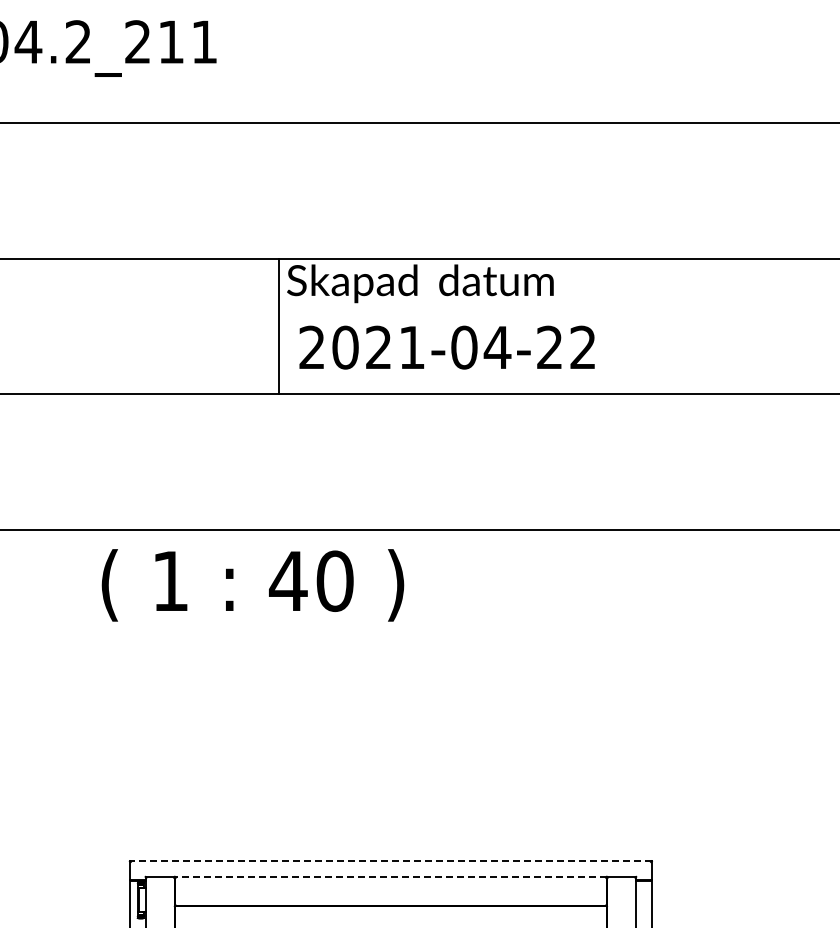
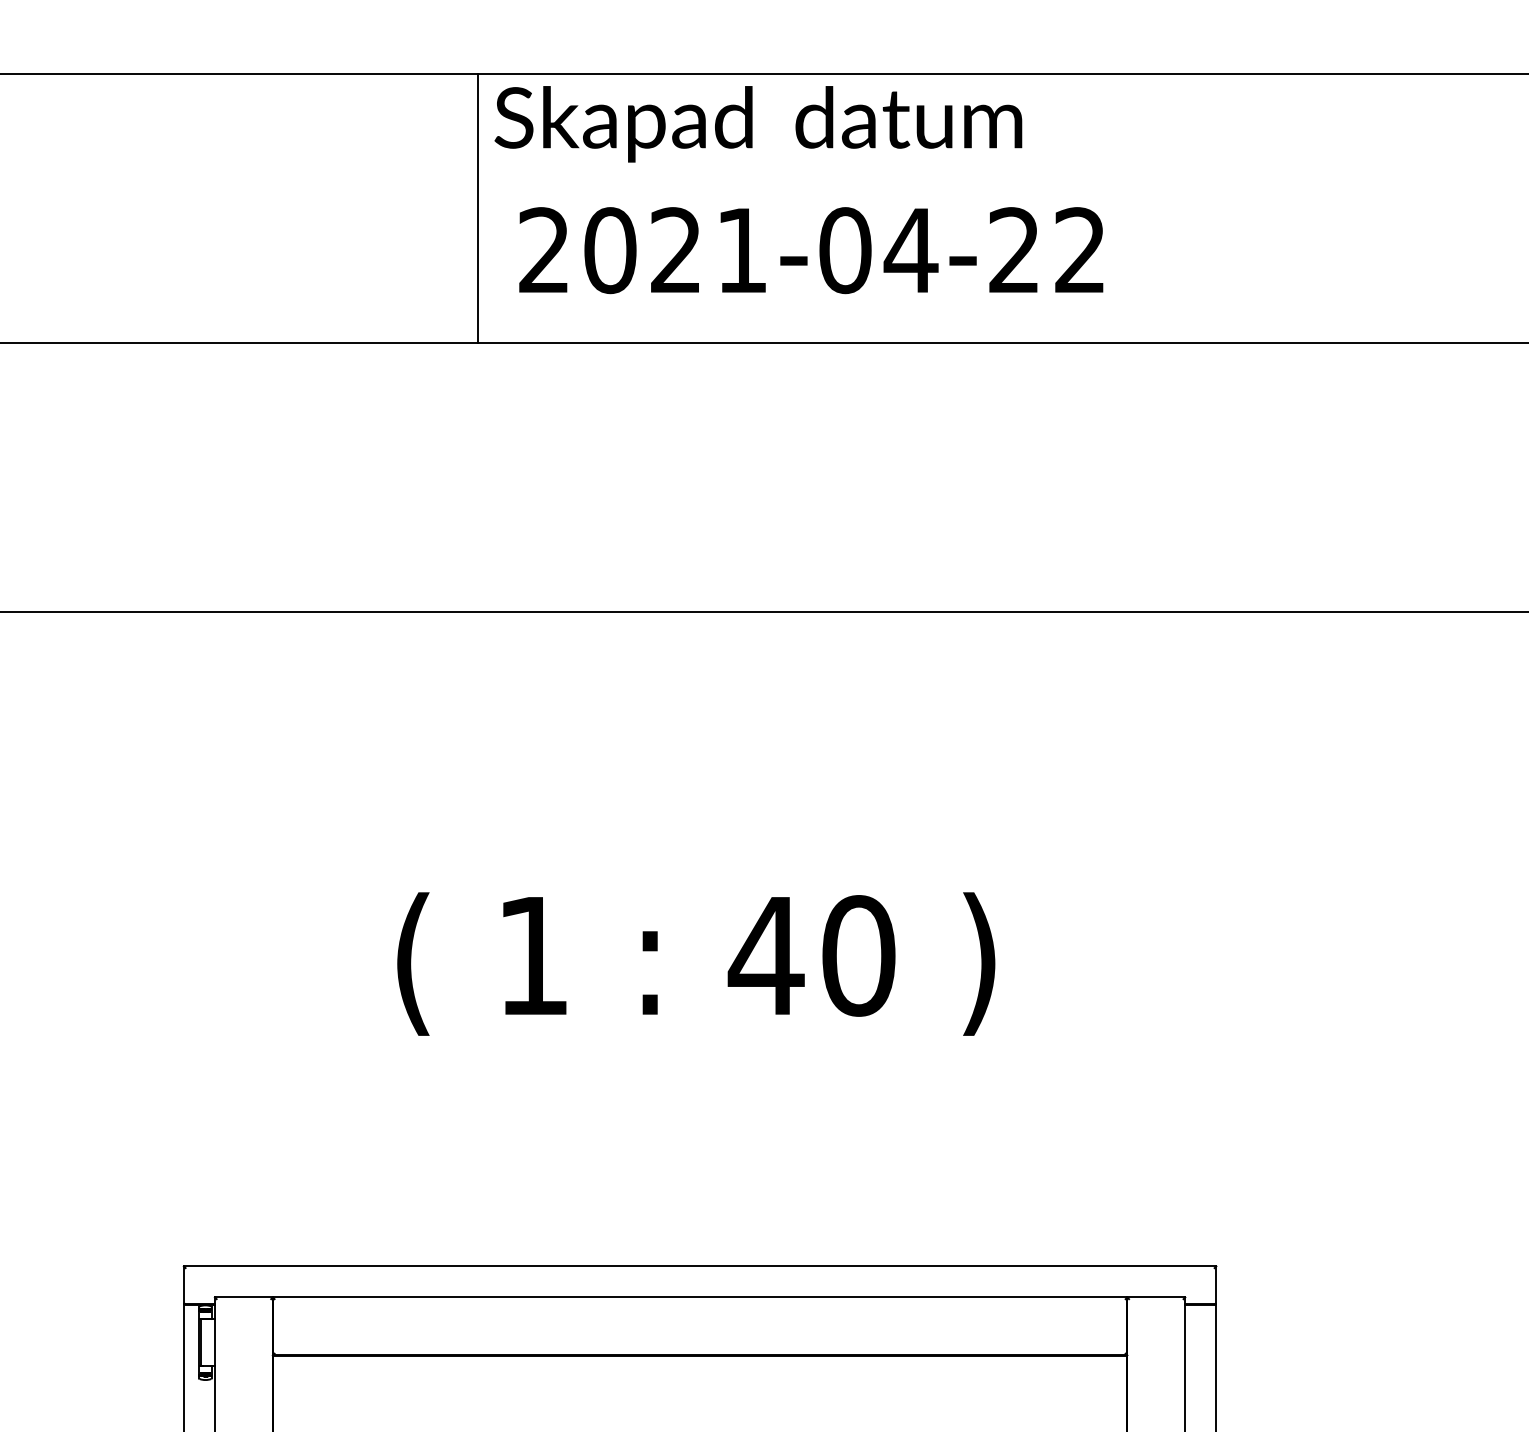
text: (252, 585) -> (695, 964), moved
line: (390, 861) -> (699, 1266), dashed -> solid
line: (390, 876) -> (699, 1296), dashed -> solid

